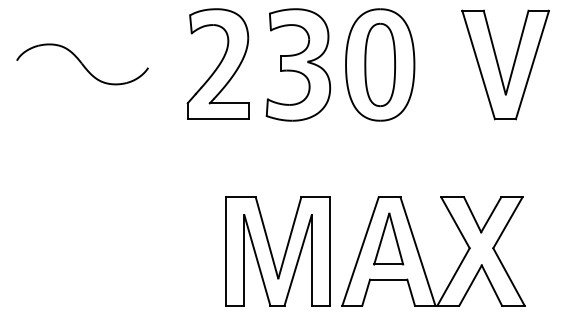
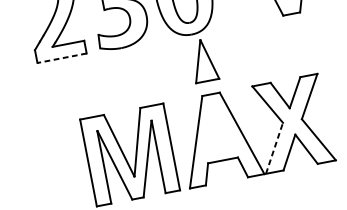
line: (218, 119) -> (62, 58), solid -> dashed
part: (388, 238) -> (203, 60), moved
line: (453, 277) -> (274, 148), solid -> dashed

